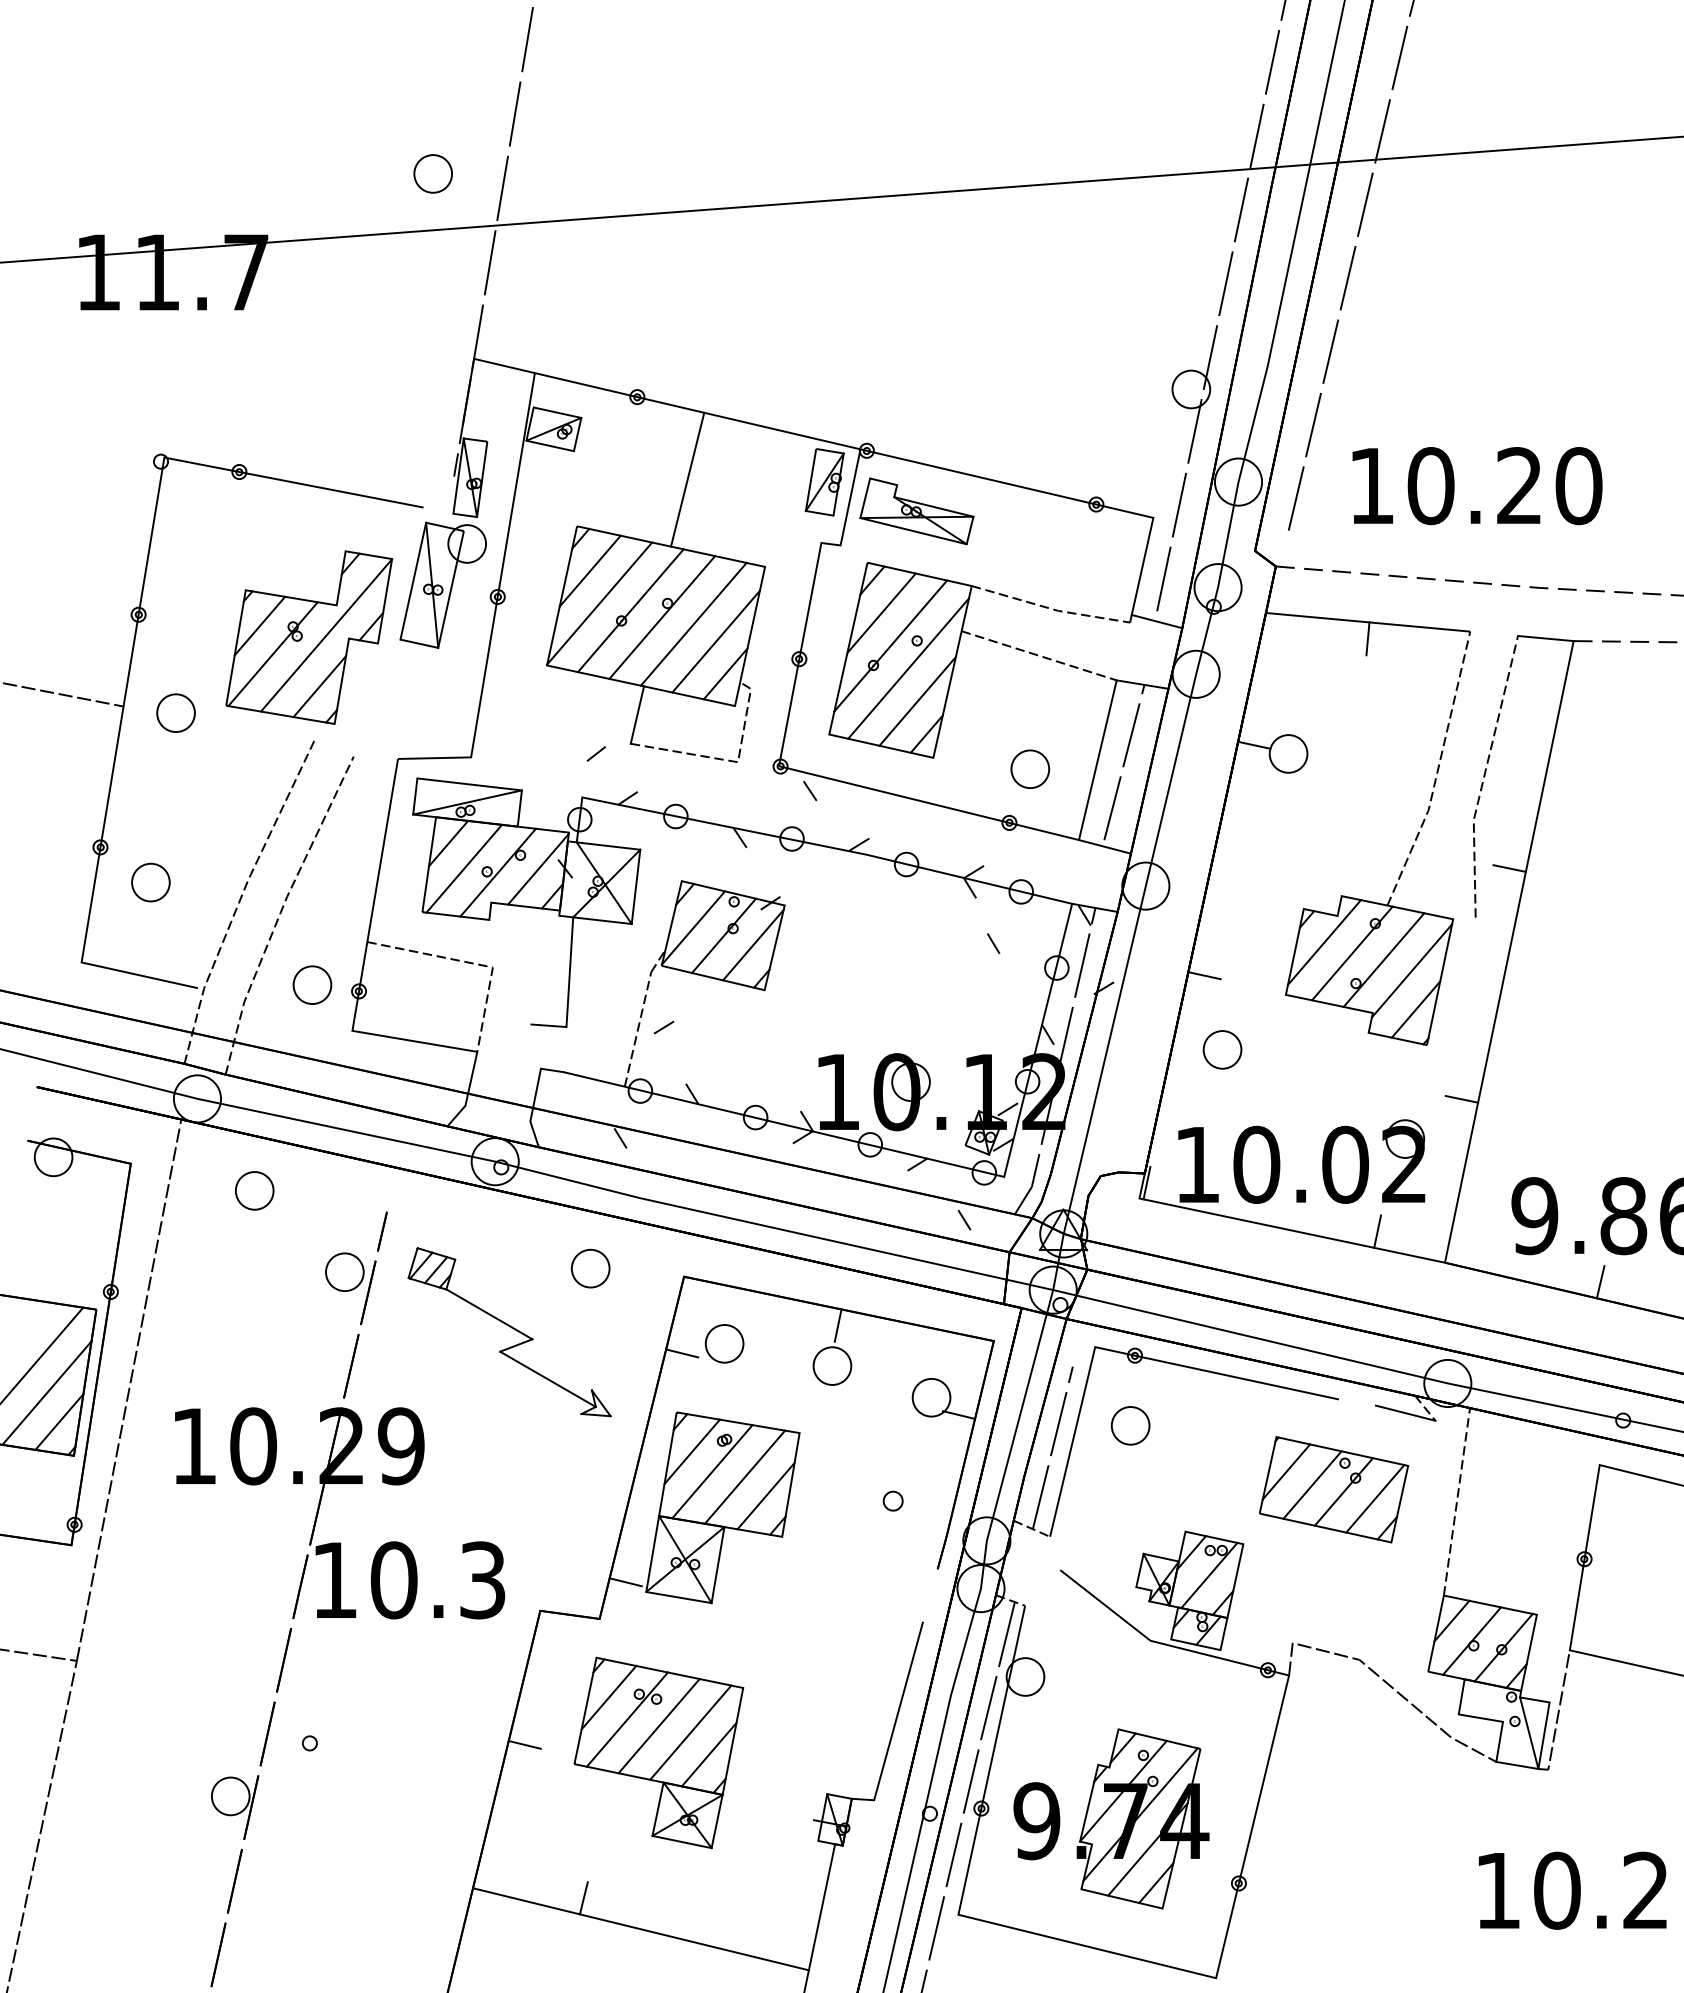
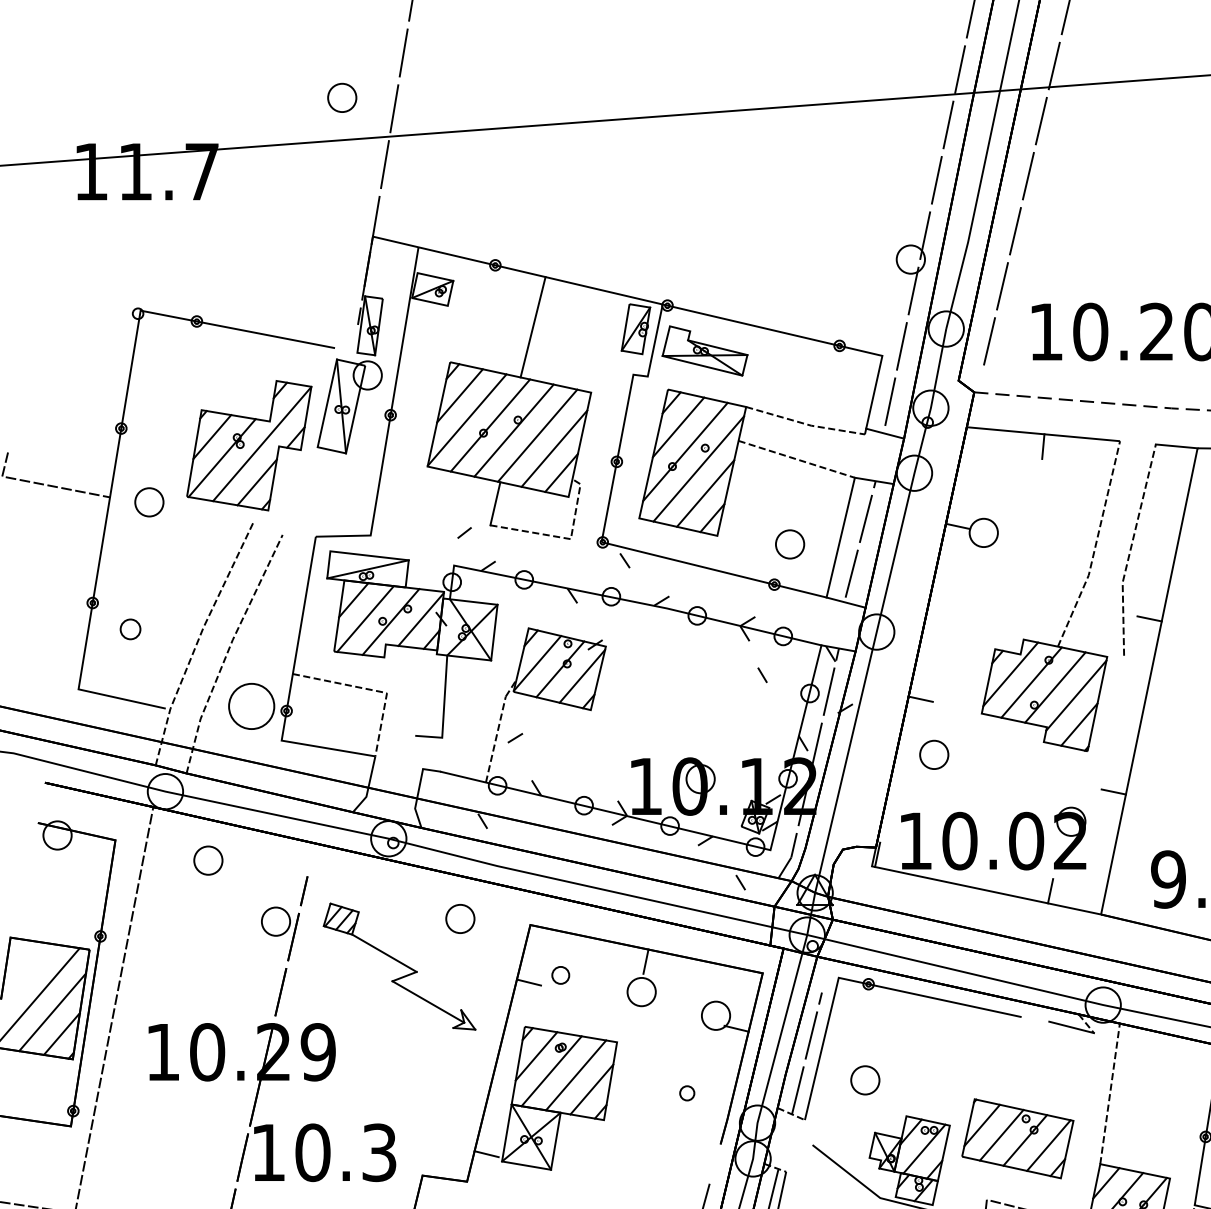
part: (150, 882) -> (130, 629), size x0.7
part: (312, 984) -> (251, 705), size x1.6
part: (724, 1343) -> (560, 975), size x0.6
part: (1130, 1425) -> (865, 1080), moved
part: (1334, 1489) -> (1018, 1138), moved

